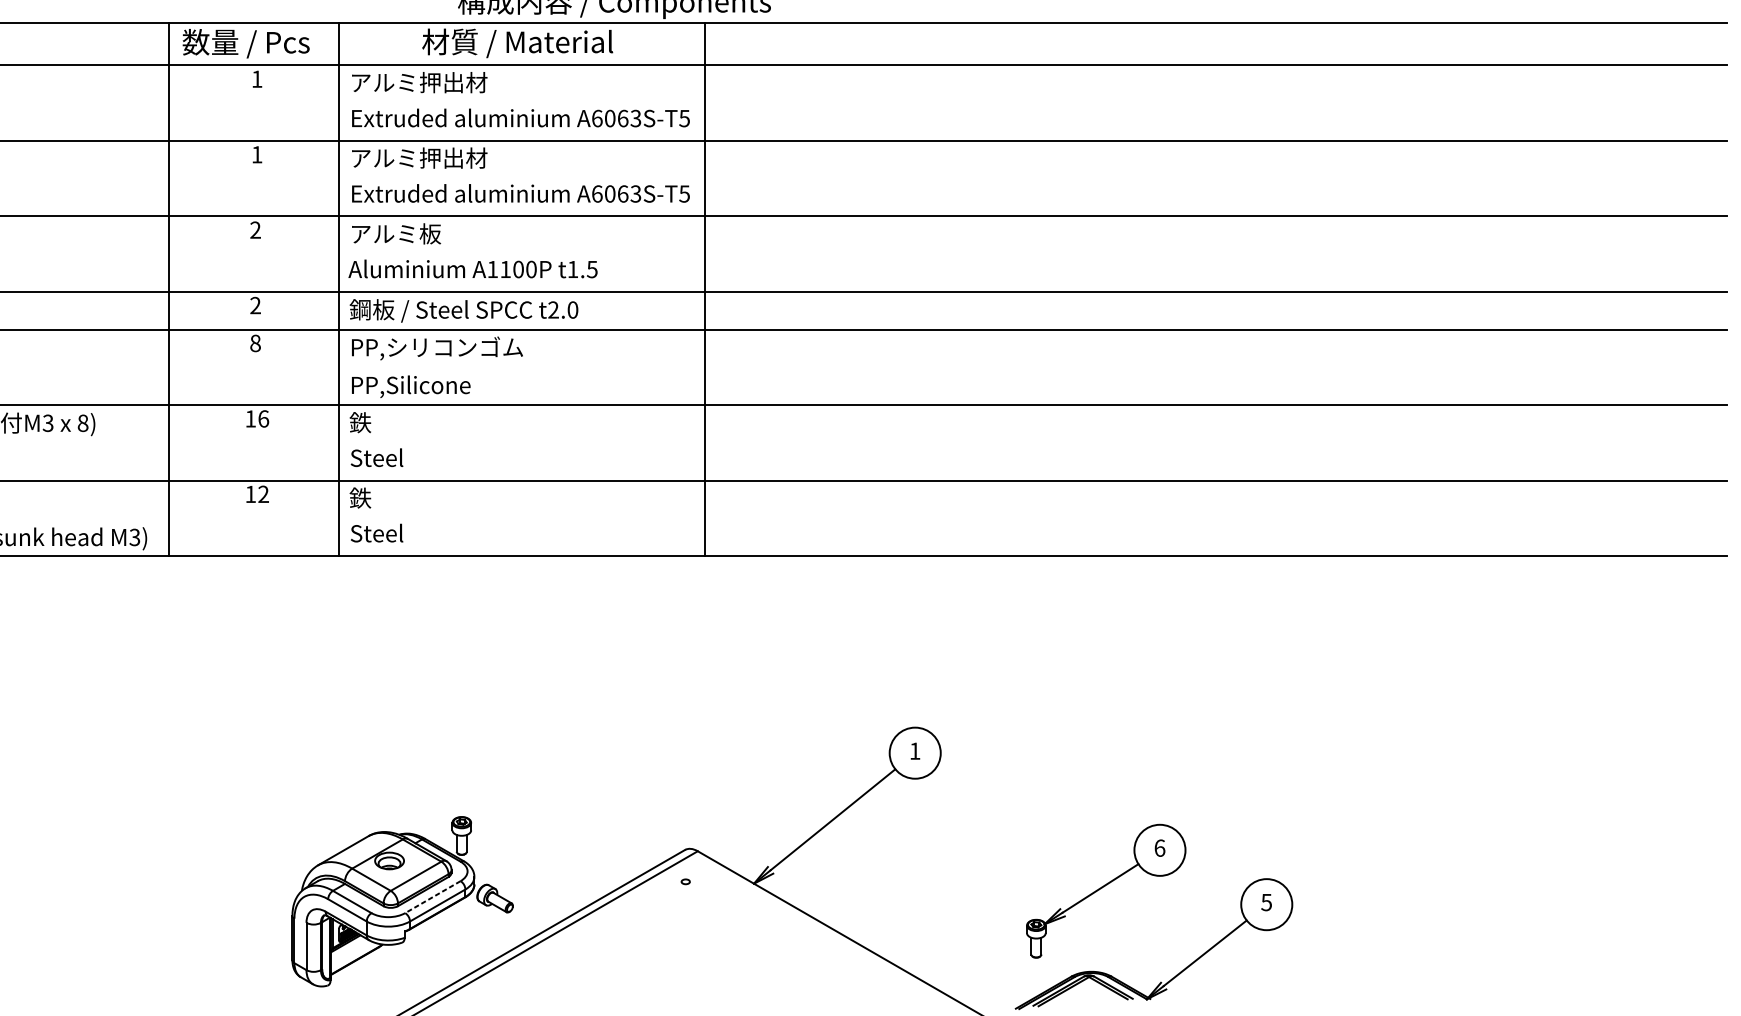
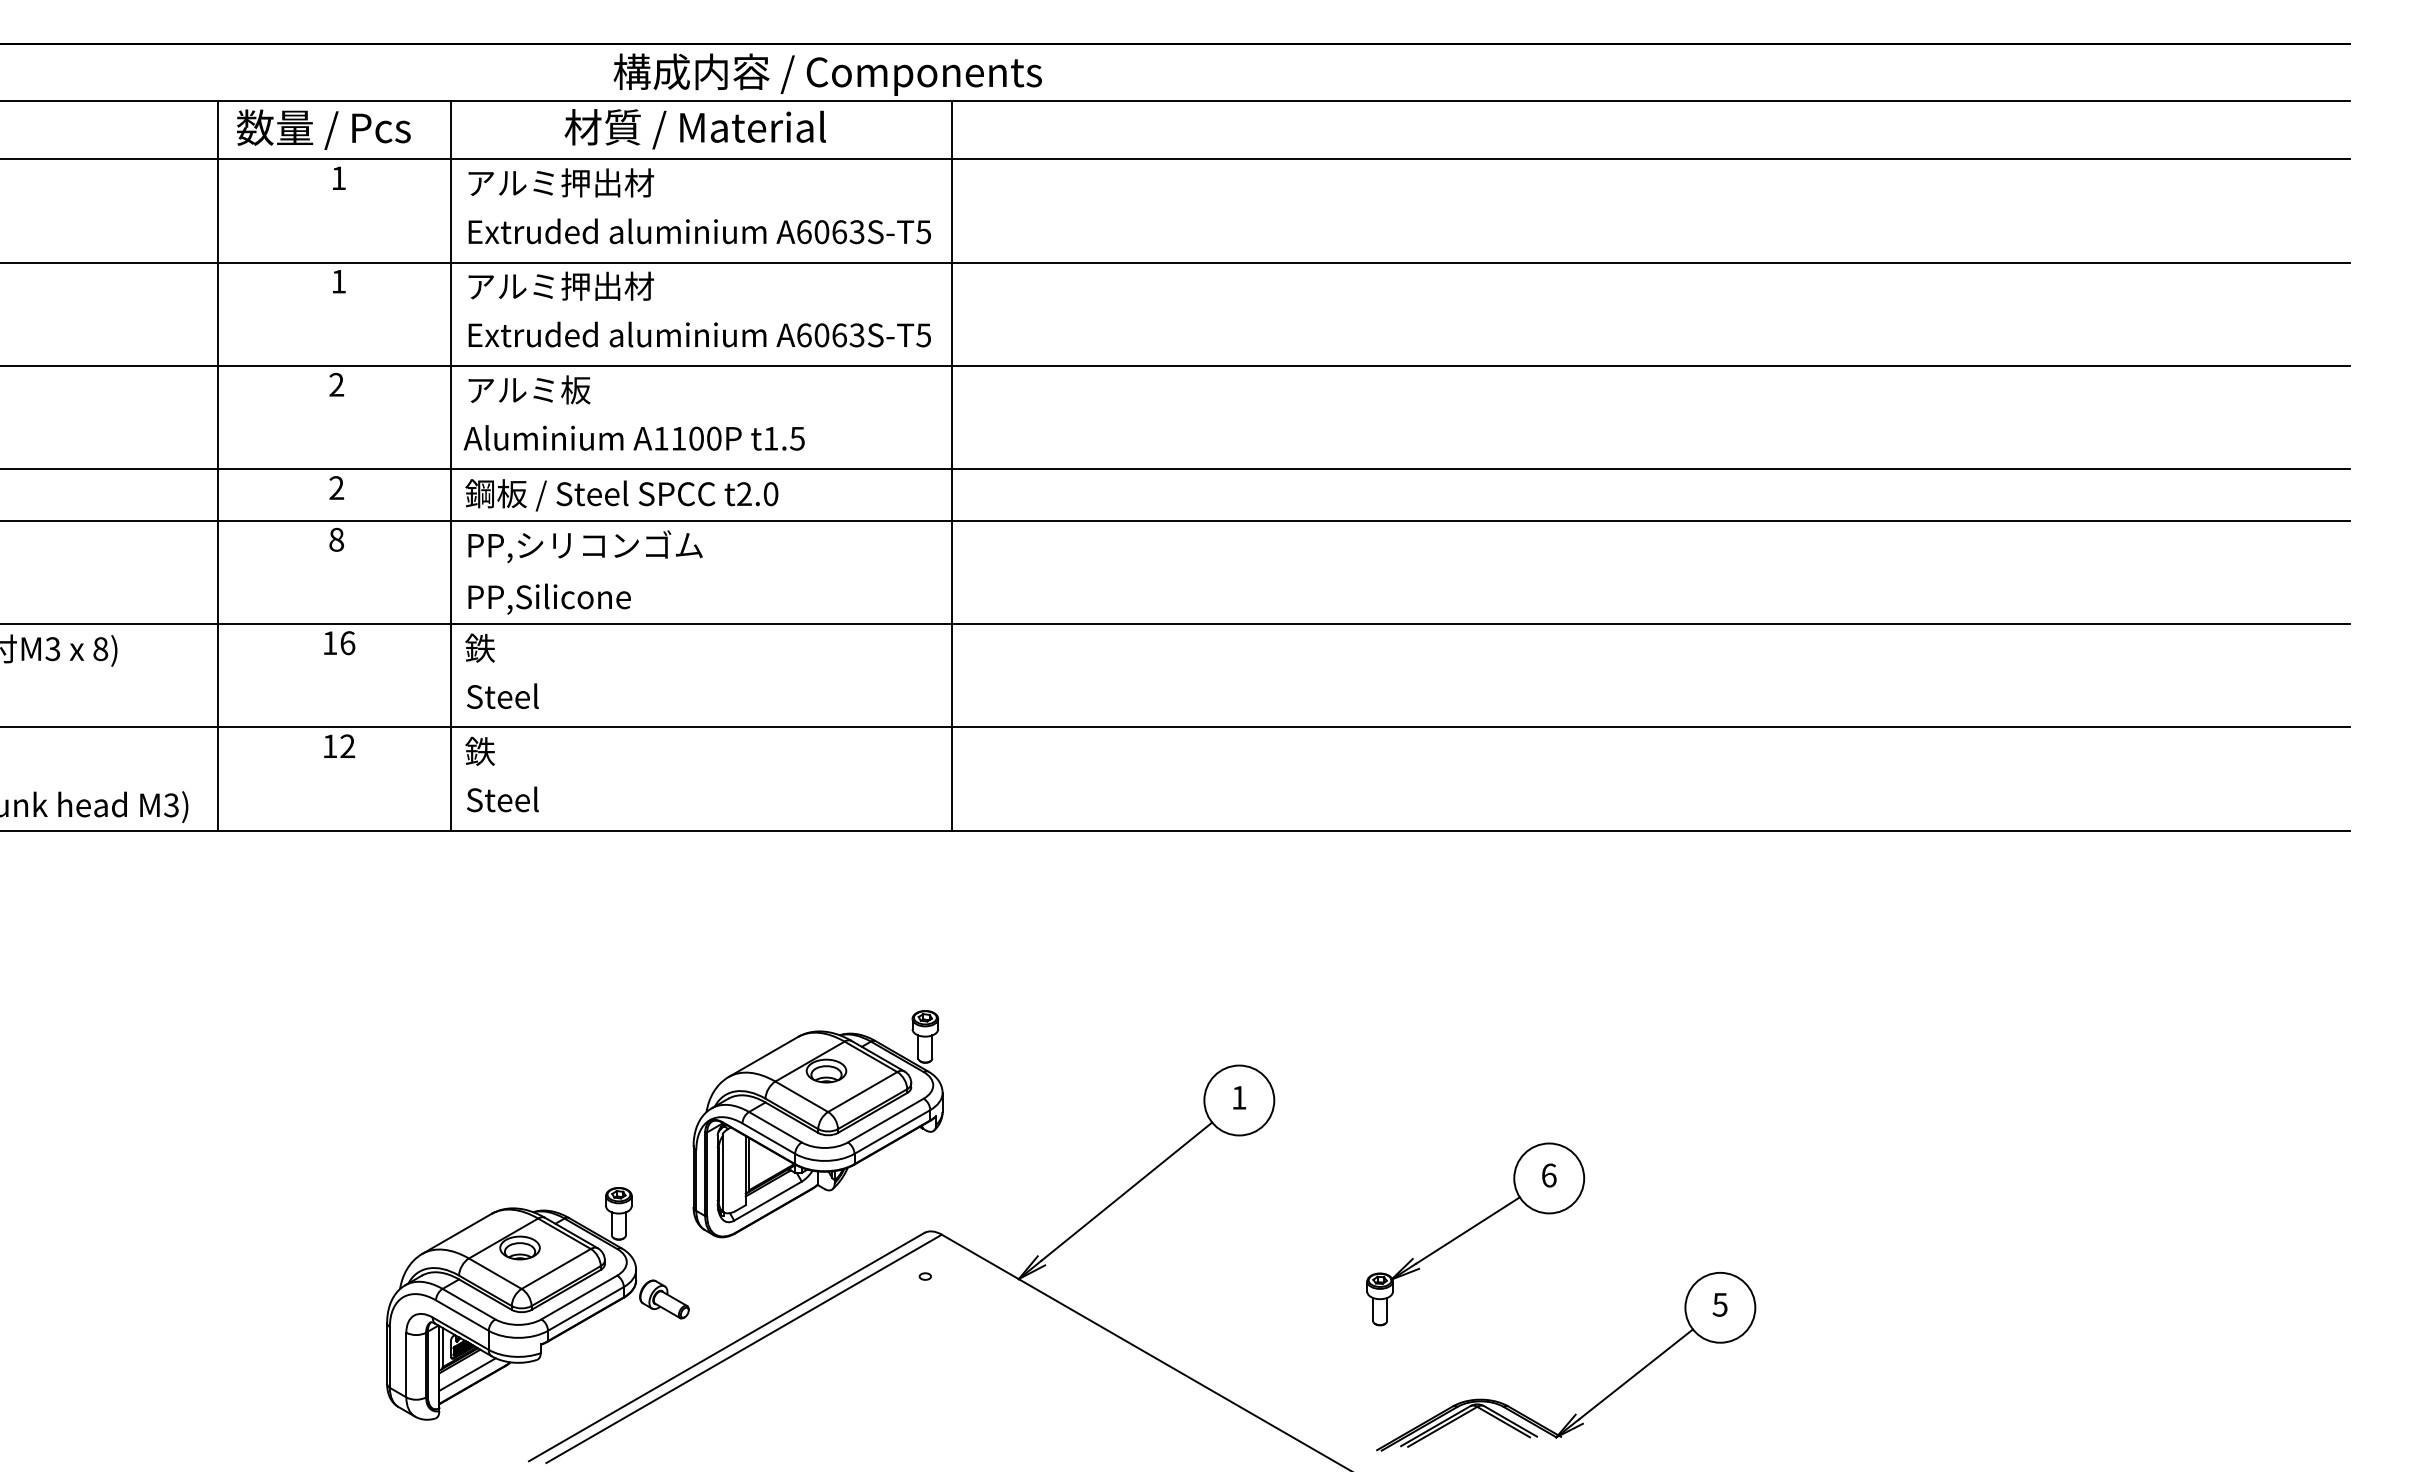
part: (606, 770) -> (817, 1124), added
part: (1104, 886) -> (1473, 1228), moved
line: (433, 897) -> (579, 1297), dashed -> solid
line: (351, 953) -> (467, 1374), added

